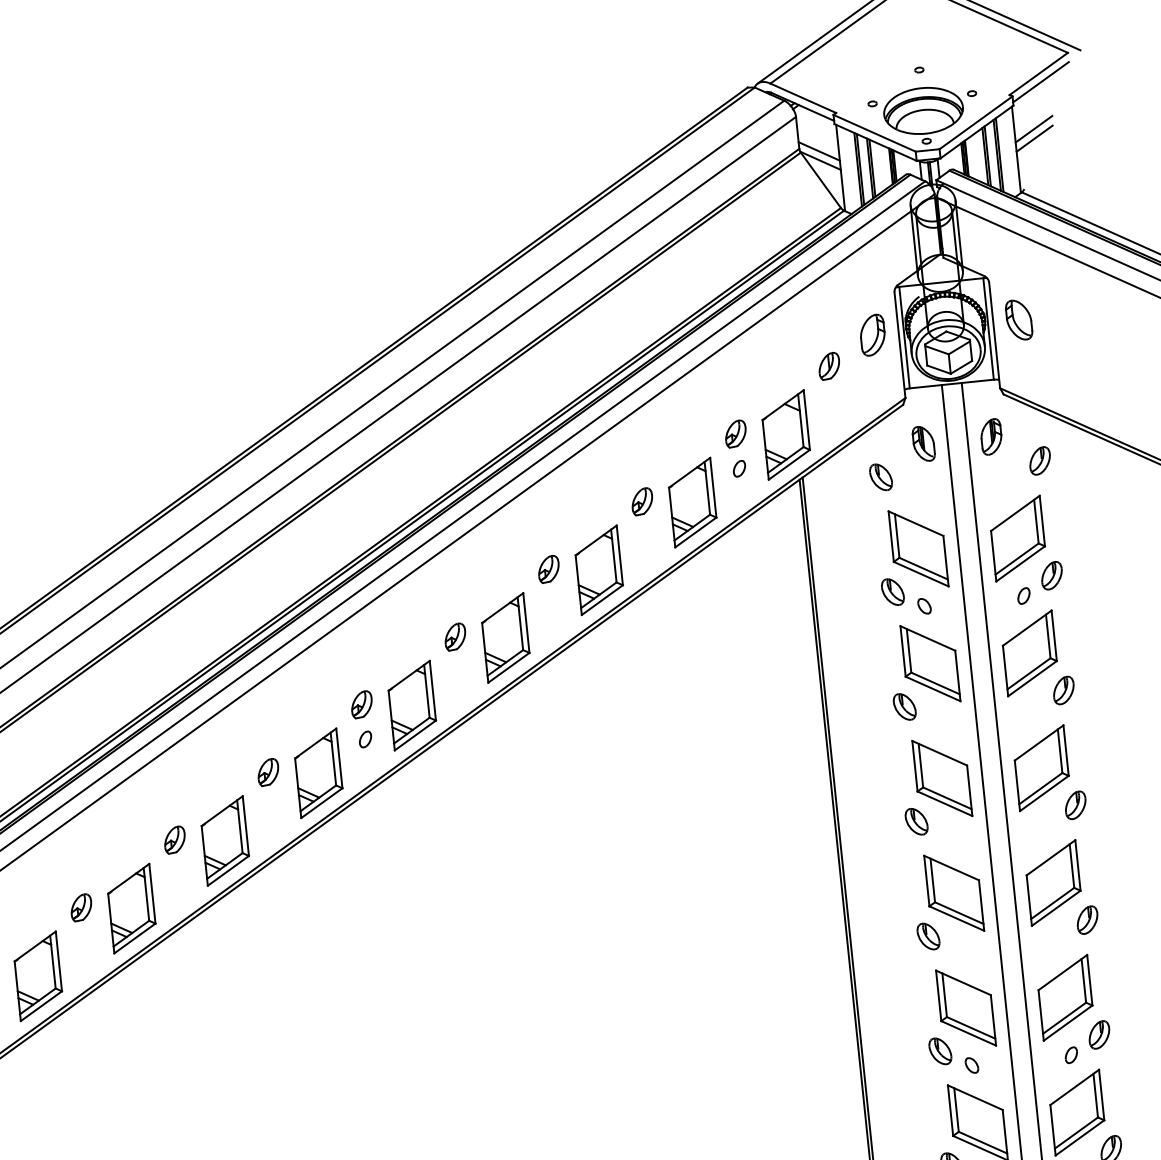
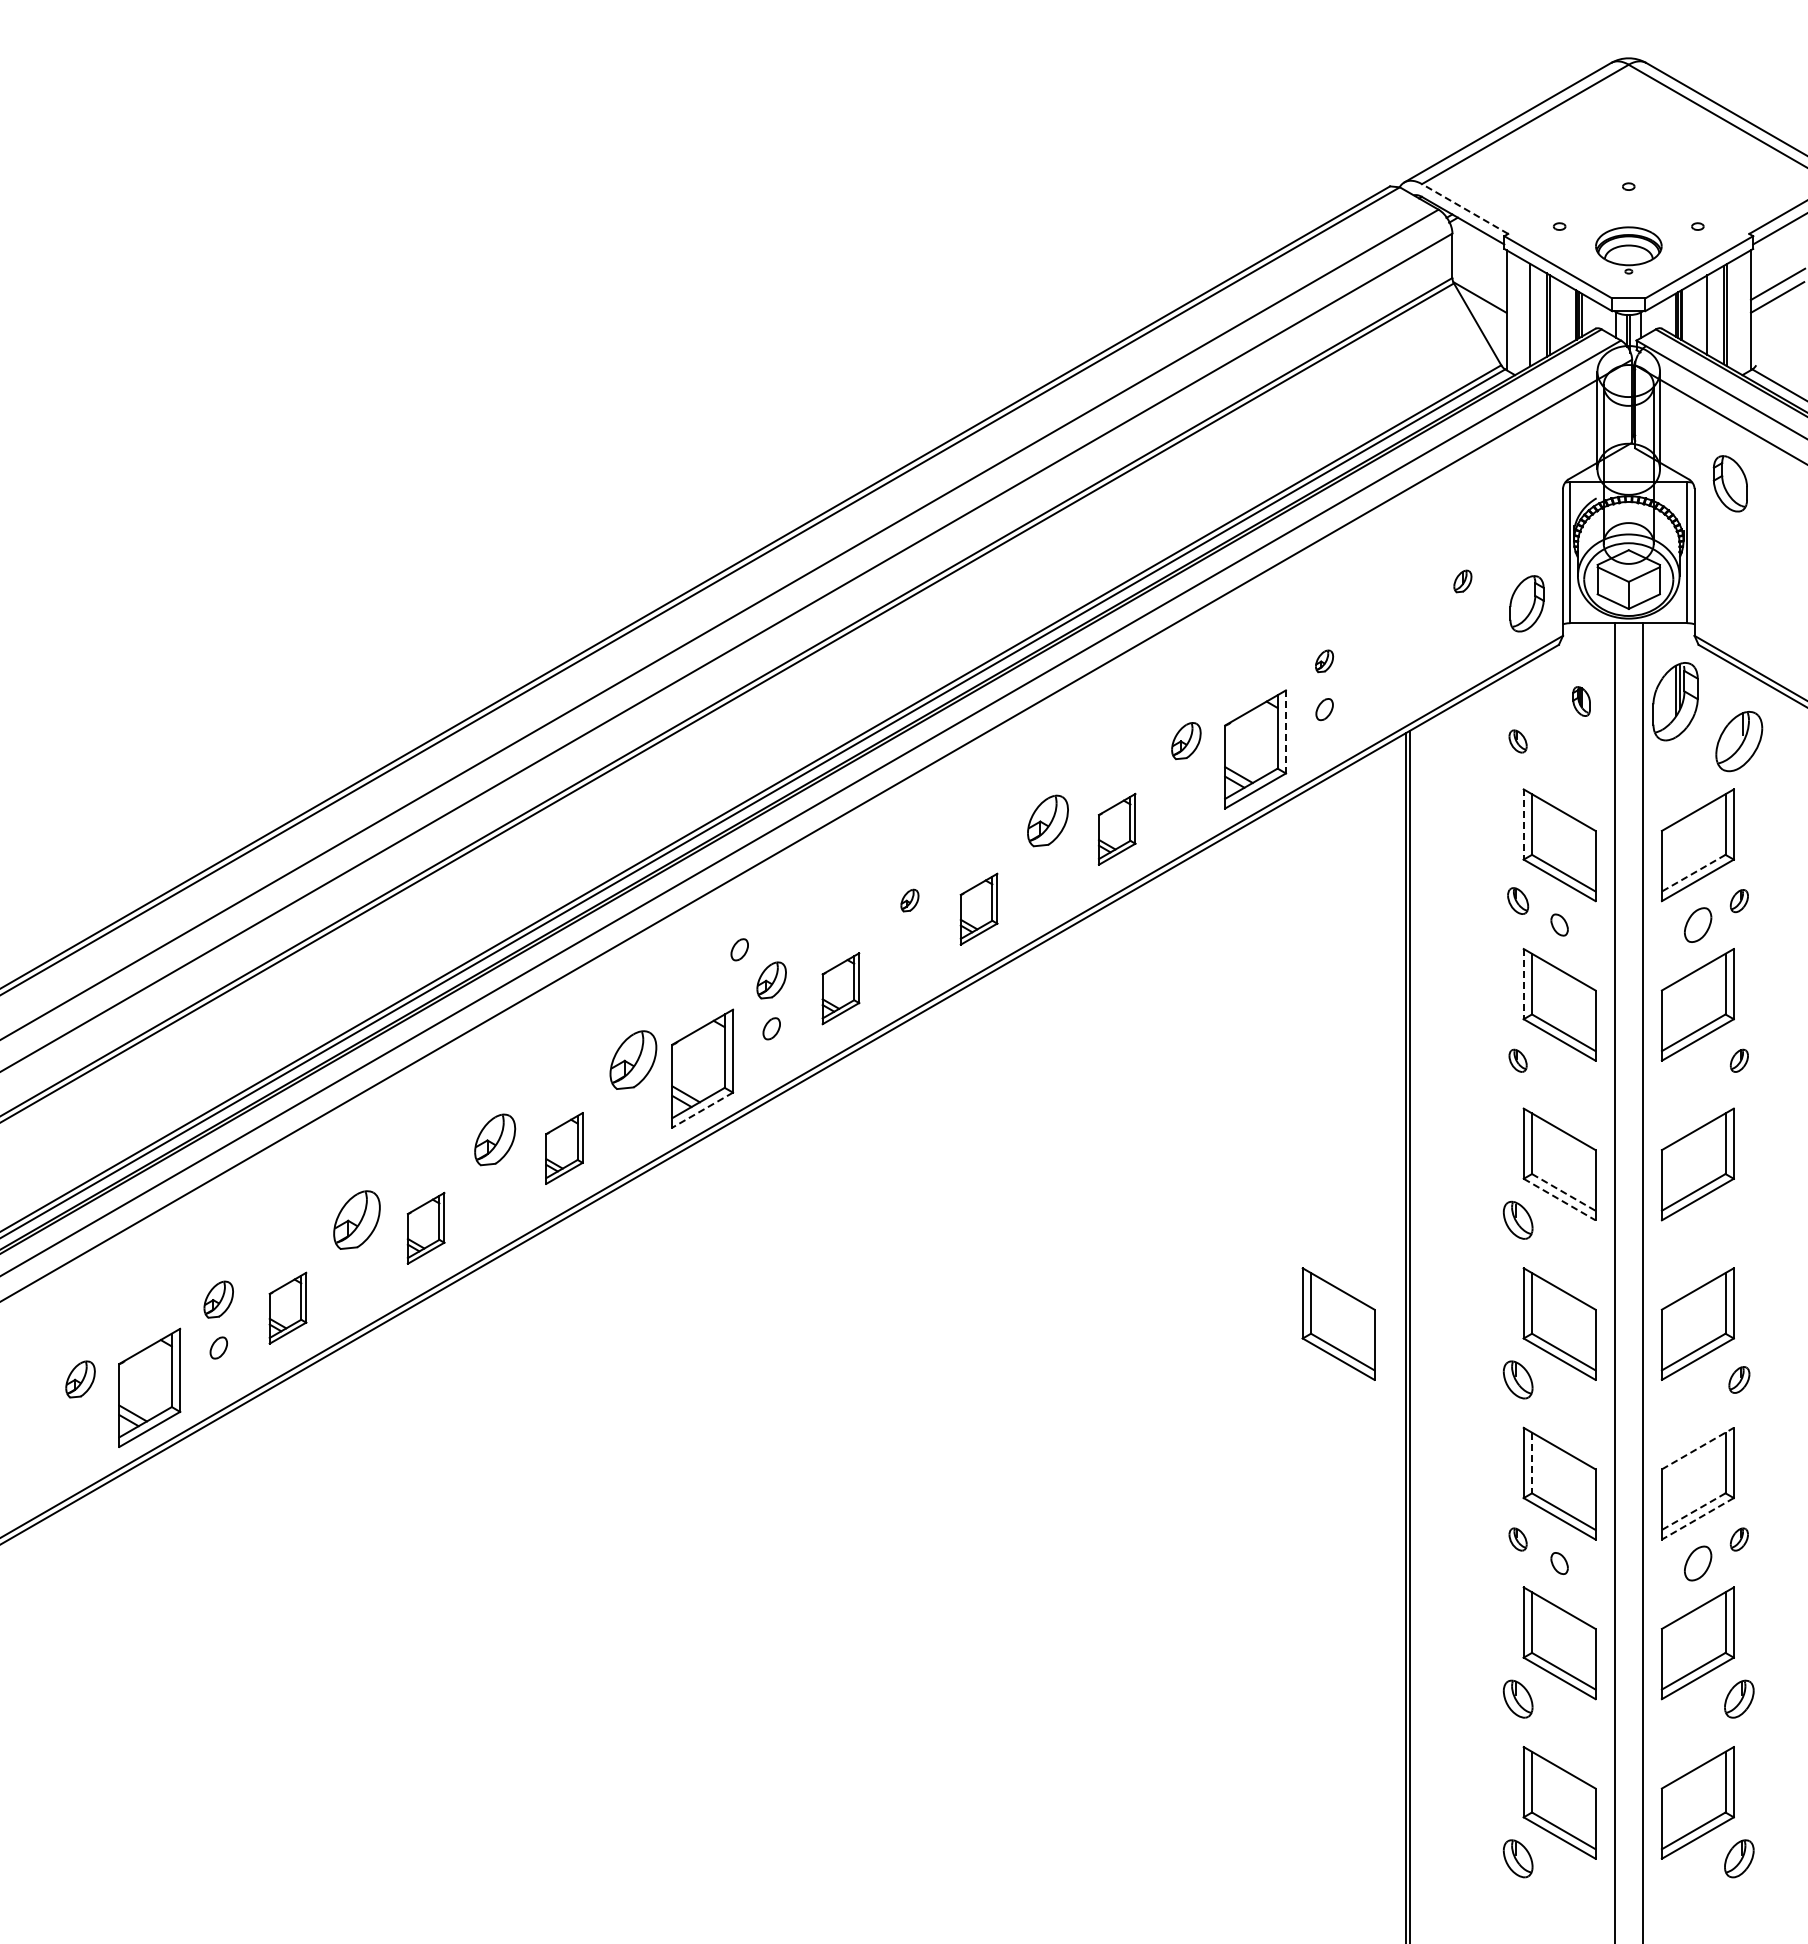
line: (803, 98) -> (1465, 209), solid -> dashed
part: (923, 115) -> (1628, 250), size x0.6
line: (819, 151) -> (1479, 284), removed
line: (987, 155) -> (1710, 314), removed
line: (860, 169) -> (1533, 314), removed
part: (1018, 319) -> (1729, 483), moved
part: (872, 335) -> (1526, 603), moved
part: (829, 366) -> (1462, 581), size x0.6
part: (735, 434) -> (1324, 661), size x0.6
part: (786, 434) -> (1393, 669), removed
part: (991, 436) -> (1675, 701), size x1.6
part: (923, 443) -> (1581, 701), size x0.6
part: (1040, 460) -> (1739, 741), size x1.6
part: (880, 477) -> (1517, 741), size x0.6
line: (712, 487) -> (1285, 731), solid -> dashed
line: (891, 537) -> (1523, 825), solid -> dashed
line: (1016, 559) -> (1693, 873), solid -> dashed
part: (549, 569) -> (1048, 820), size x1.4
part: (598, 570) -> (1116, 829), size x0.6
part: (1052, 575) -> (1739, 900), size x0.6
part: (892, 591) -> (1517, 900), size x0.7
part: (1023, 595) -> (1697, 924), size x1.6
part: (455, 636) -> (909, 900), size x0.6
part: (505, 638) -> (978, 909), size x0.6
line: (902, 651) -> (1523, 984), solid -> dashed
part: (336, 684) -> (739, 949), added
part: (1063, 690) -> (1739, 1060), size x0.6
part: (411, 705) -> (840, 988), size x0.6
part: (904, 706) -> (1517, 1060), size x0.6
part: (268, 772) -> (633, 1060), size x1.6
line: (947, 798) -> (1563, 1192), solid -> dashed
line: (321, 803) -> (702, 1110), solid -> dashed
line: (945, 803) -> (1560, 1199), solid -> dashed
part: (1075, 804) -> (1739, 1219), removed
part: (175, 840) -> (495, 1140), size x1.4
part: (225, 840) -> (564, 1148), size x0.6
part: (81, 907) -> (356, 1219), size x1.6
part: (131, 908) -> (425, 1228), size x0.6
part: (795, 909) -> (1338, 1323), added
part: (1087, 919) -> (1739, 1379), size x0.7
line: (1062, 972) -> (1697, 1448), solid -> dashed
part: (38, 976) -> (287, 1308), size x0.6
line: (945, 995) -> (1532, 1463), solid -> dashed
line: (1064, 1018) -> (1693, 1511), solid -> dashed
line: (1067, 1022) -> (1697, 1518), solid -> dashed
part: (1099, 1034) -> (1739, 1539), size x0.6
part: (939, 1051) -> (1517, 1539), size x0.6
part: (1071, 1055) -> (1697, 1563), size x1.6

